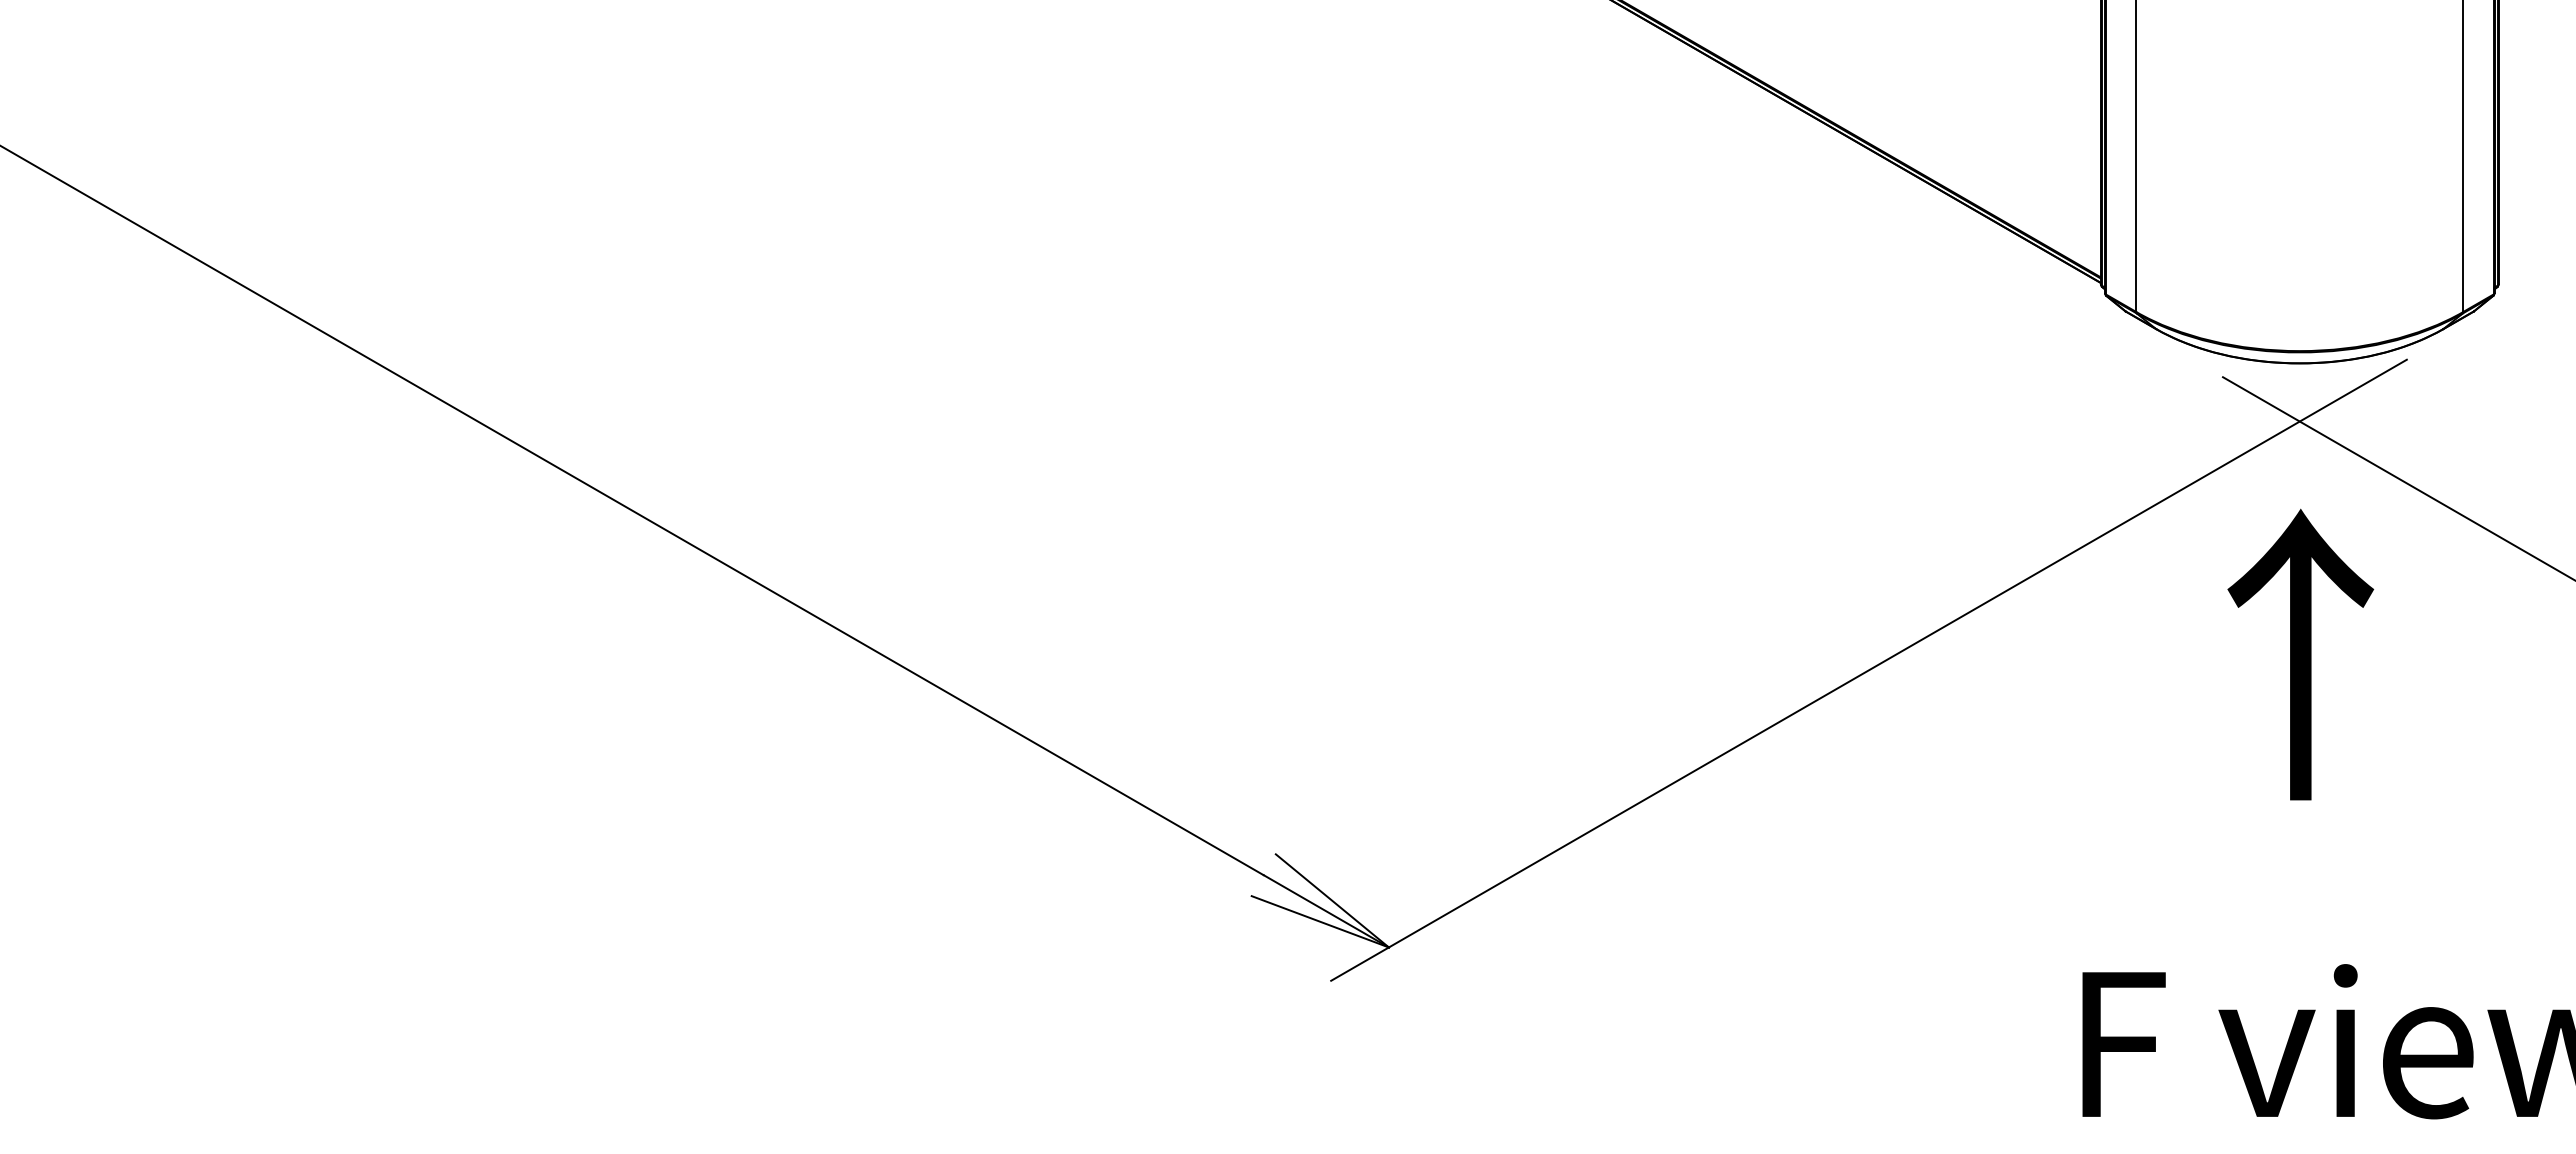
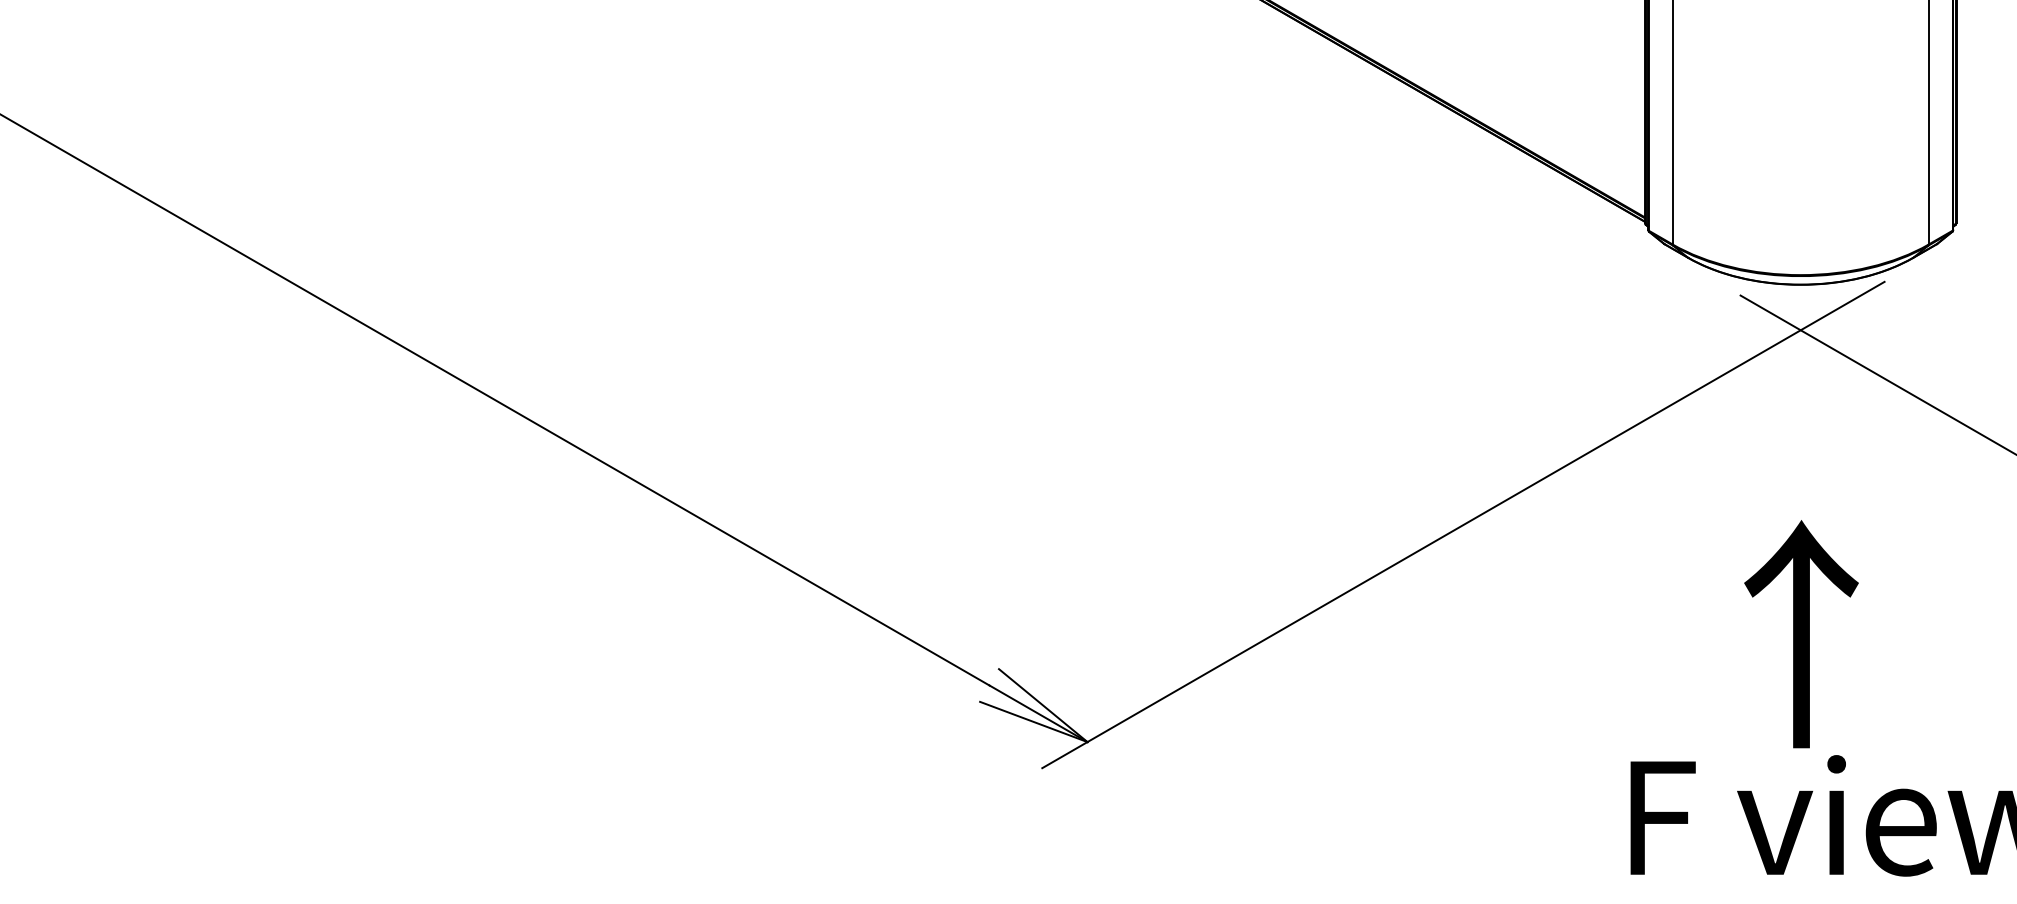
text: (2300, 654) -> (1801, 634), moved

